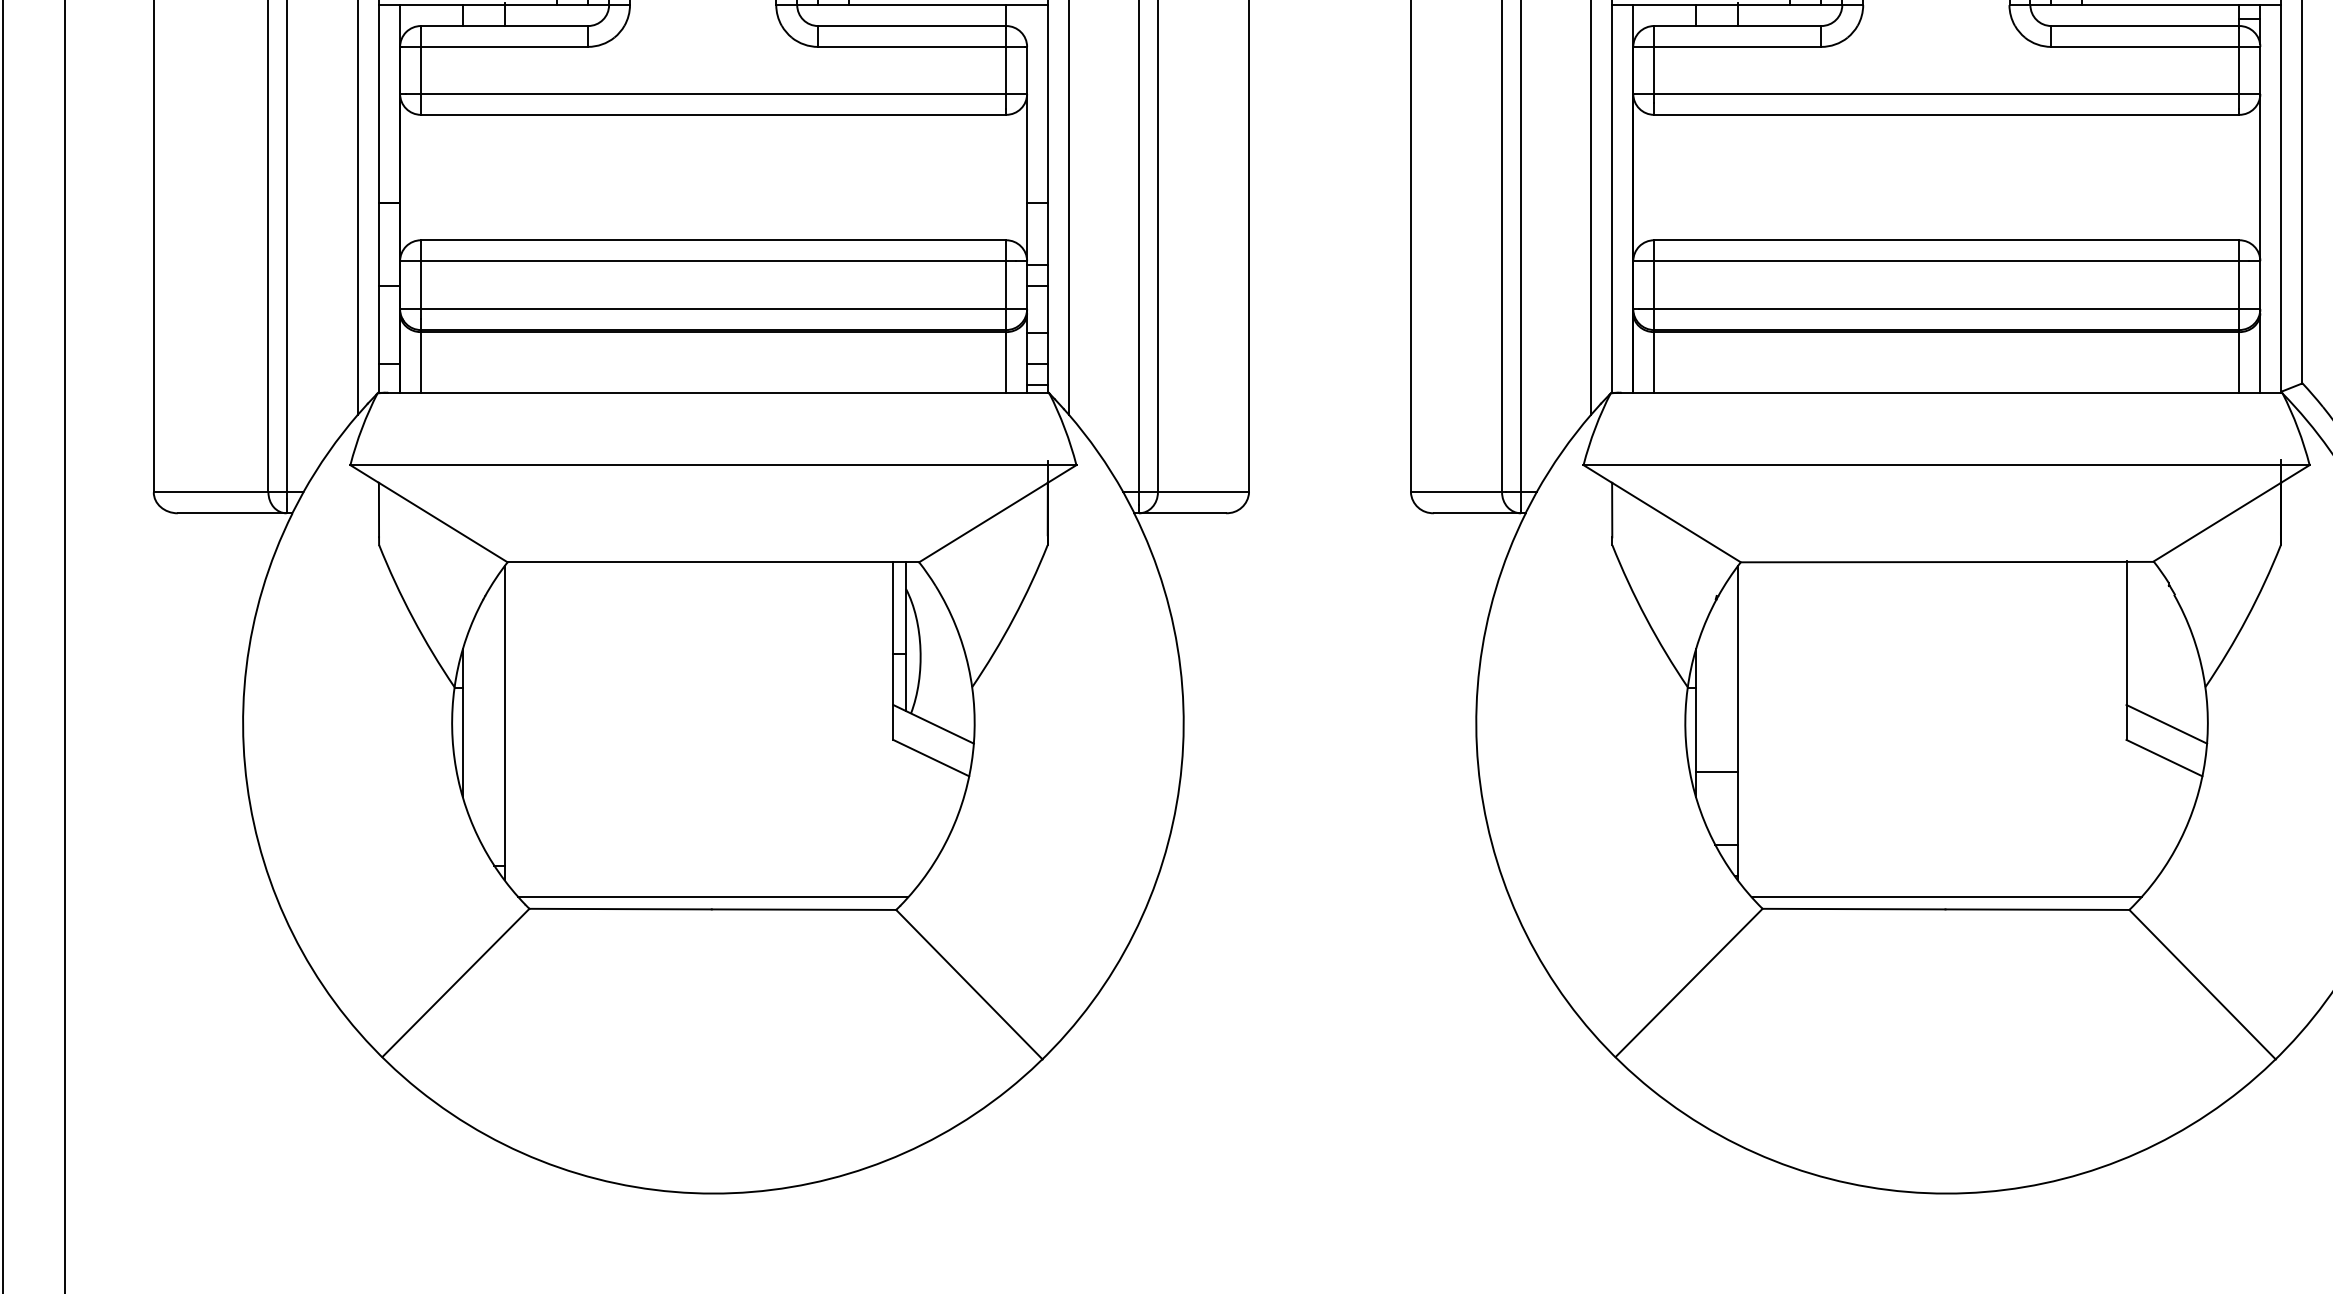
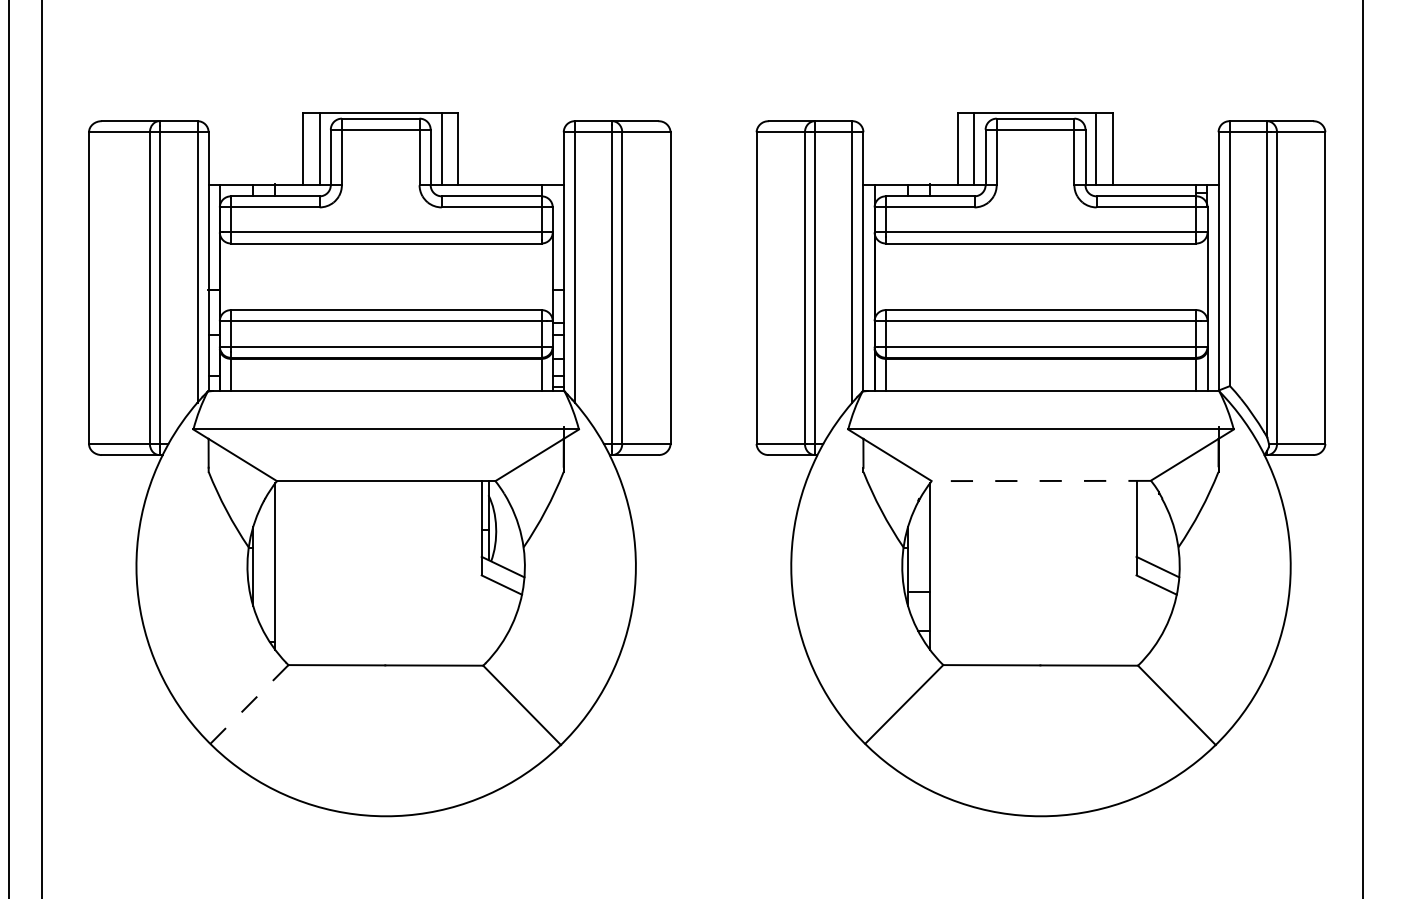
line: (1945, 561) -> (1040, 480), solid -> dashed
line: (712, 896) -> (385, 658), removed
line: (1945, 896) -> (1040, 658), removed
line: (455, 983) -> (249, 704), solid -> dashed

